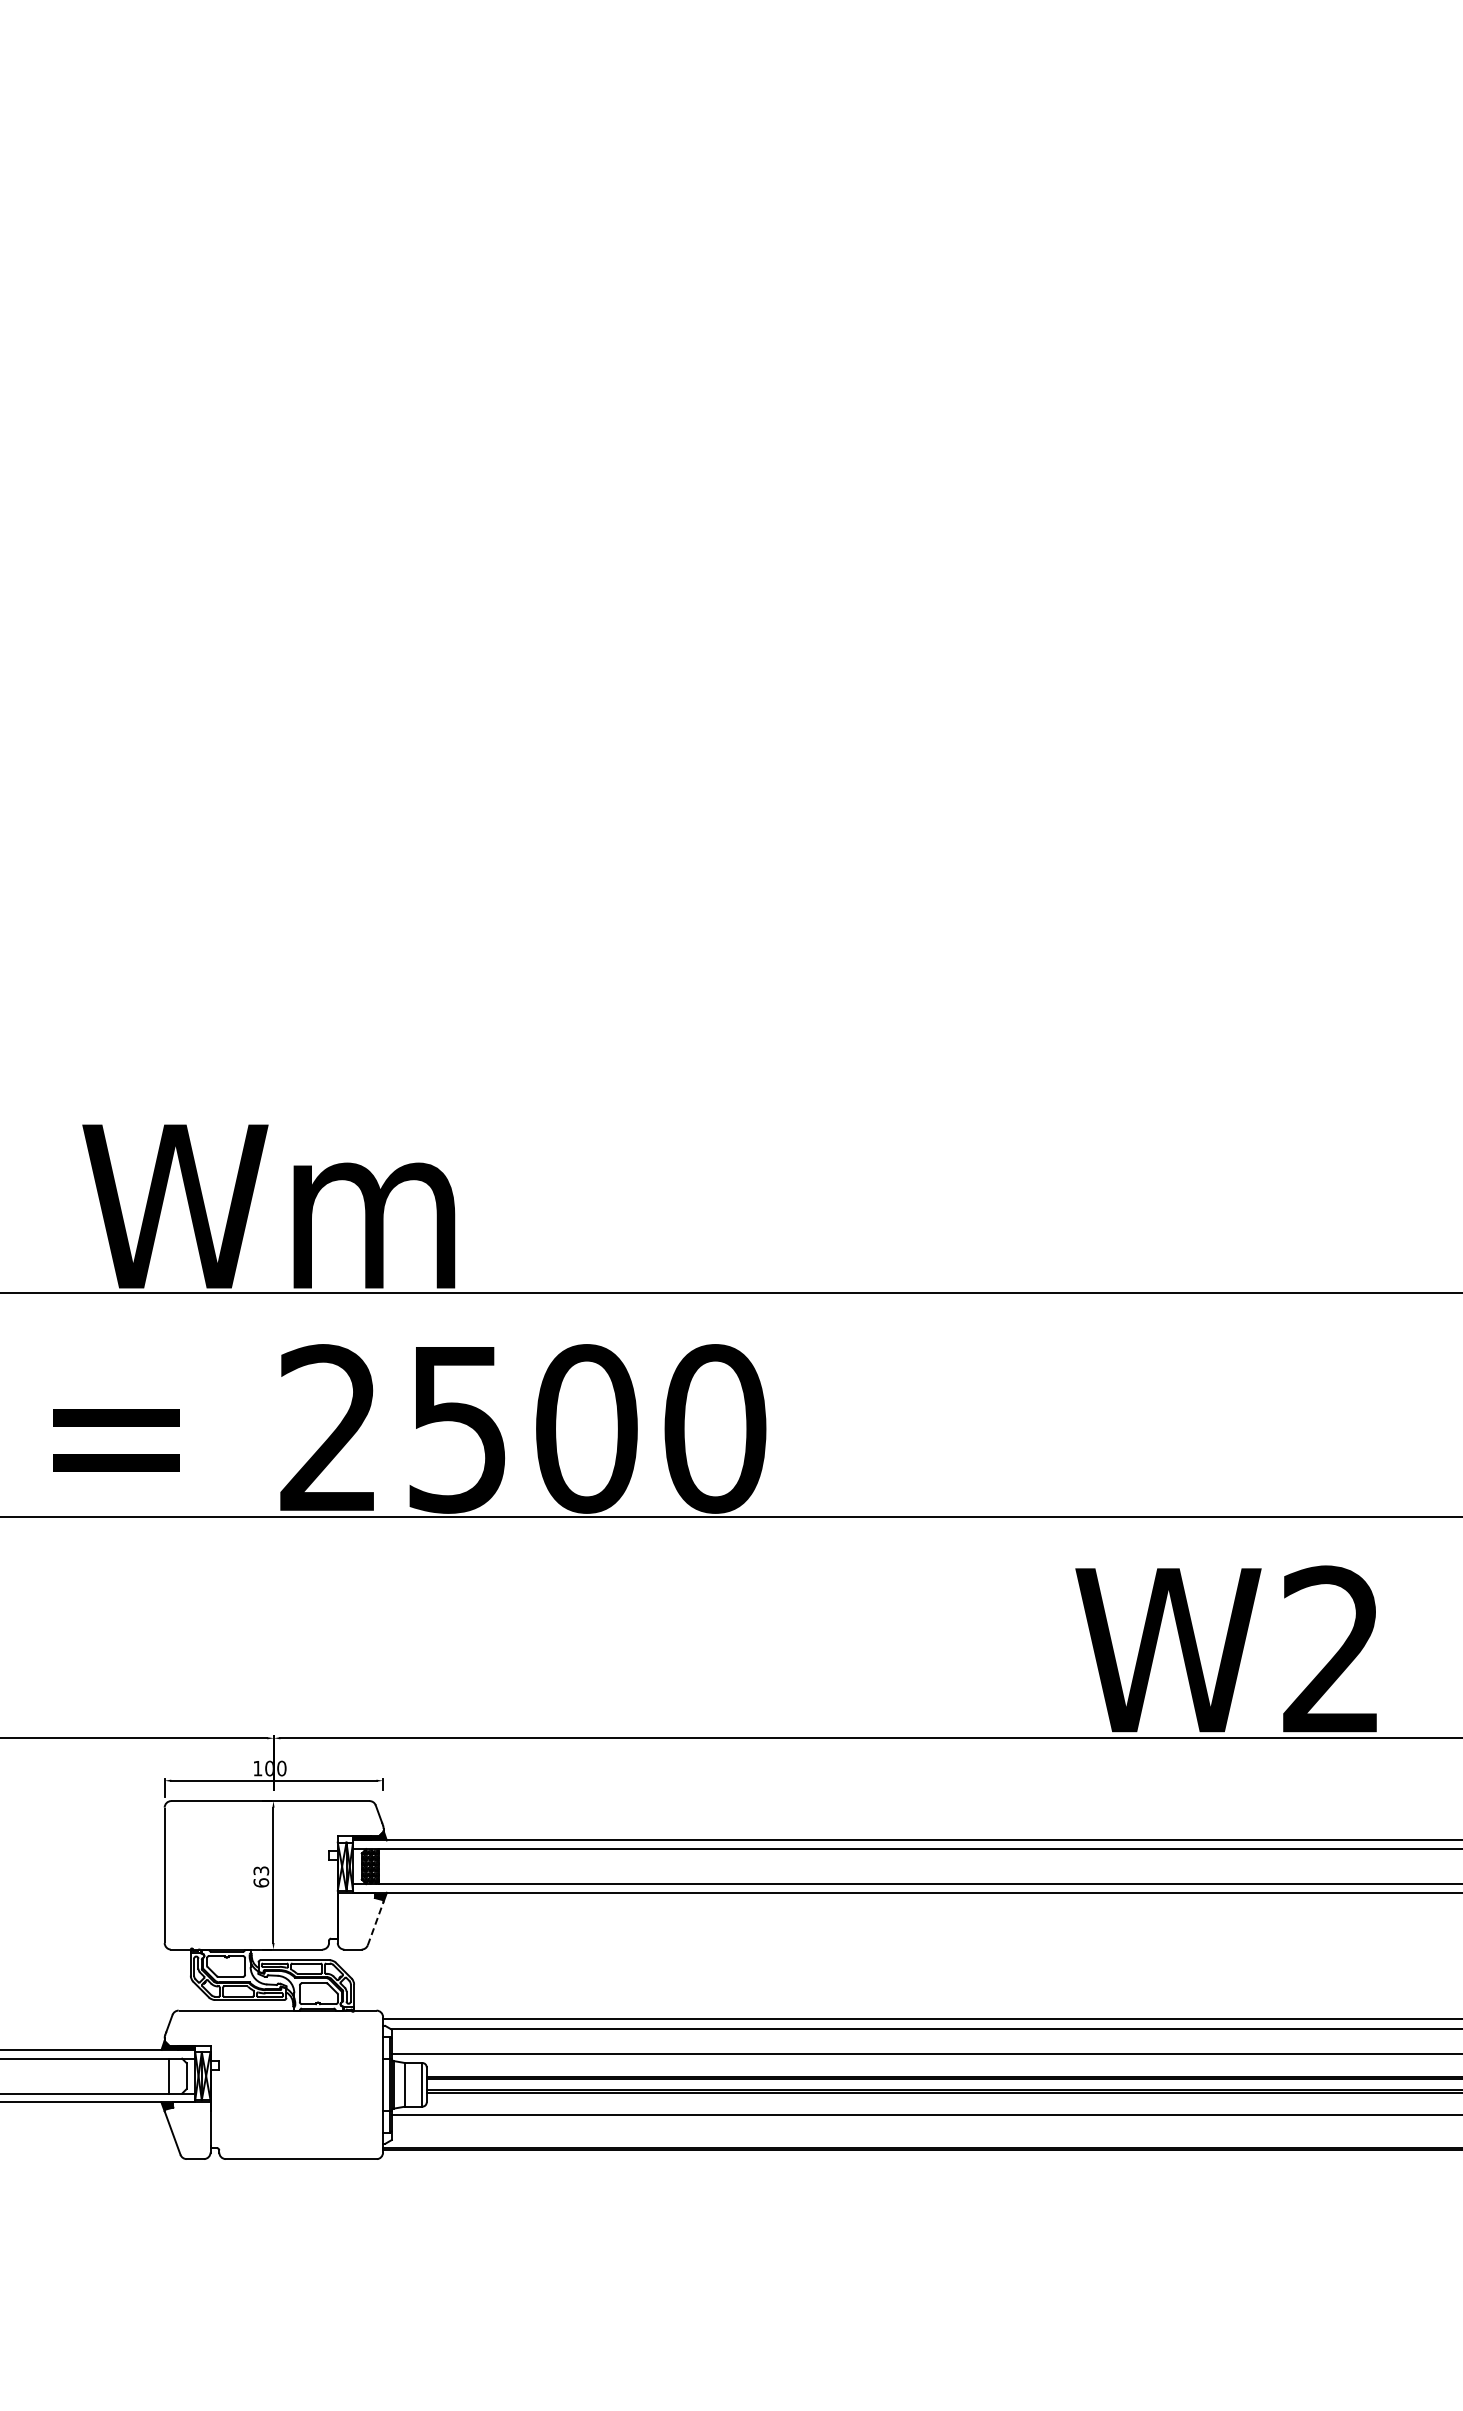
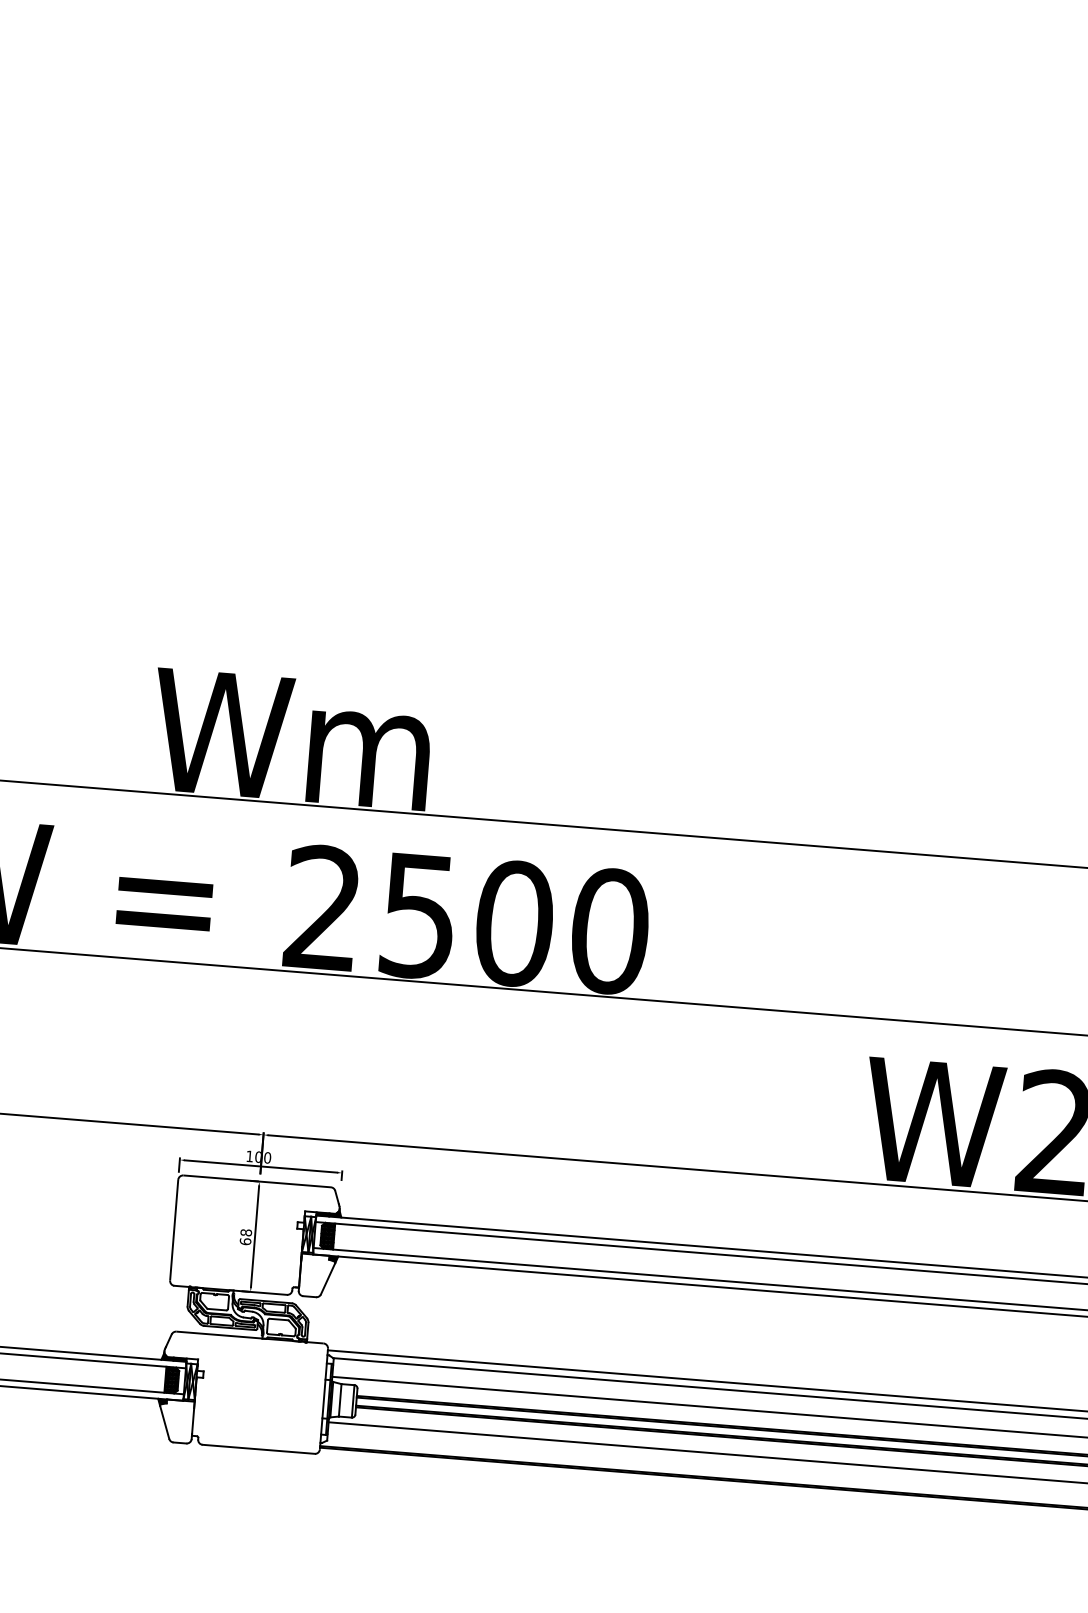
text: (261, 1870) -> (246, 1232), 63 -> 68
line: (375, 1923) -> (327, 1278), dashed -> solid
hatch: (177, 2075) -> (171, 1379), added

